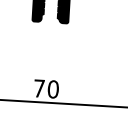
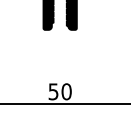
text: (39, 88) -> (53, 91), 70 -> 50

